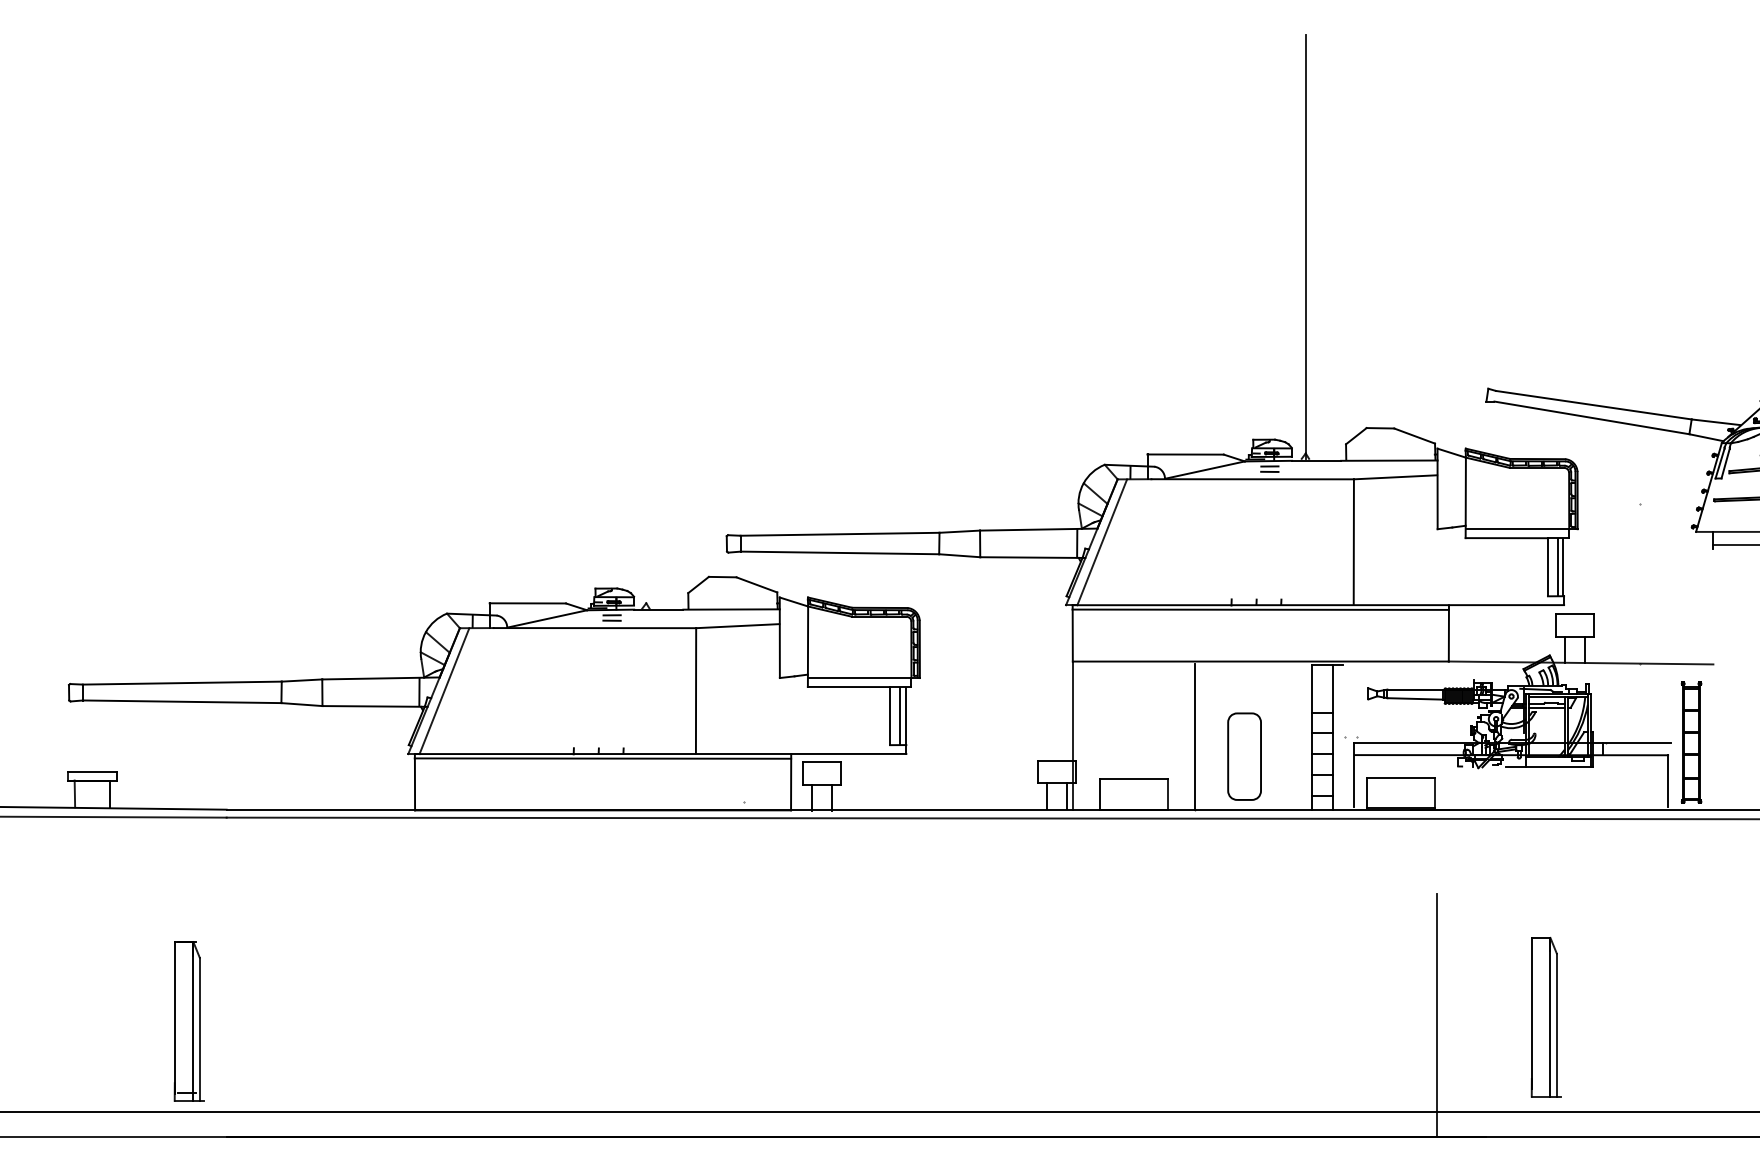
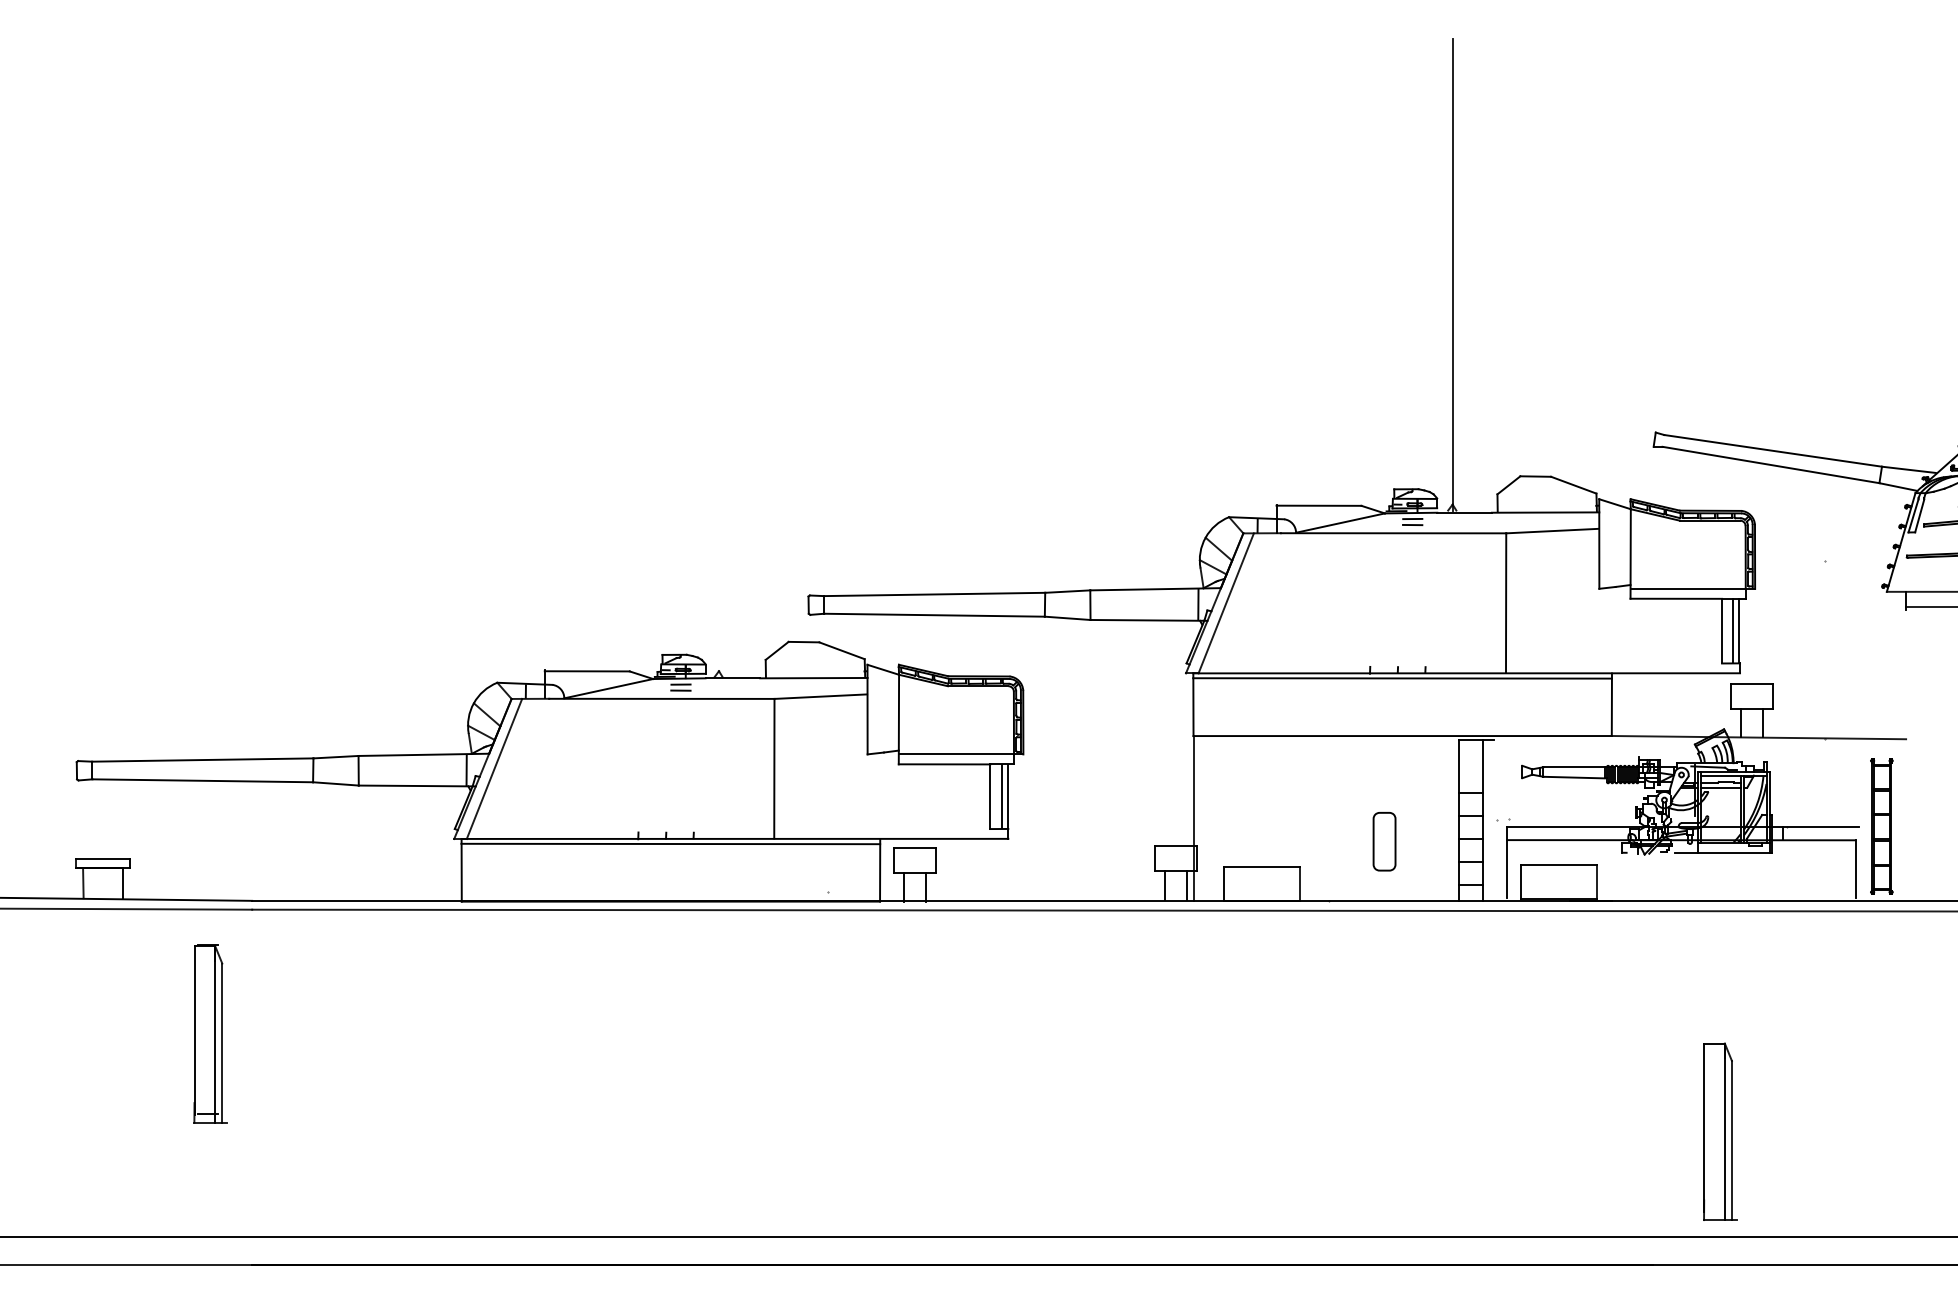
line: (1194, 736) -> (1328, 819), removed
part: (1244, 756) -> (1384, 841), size x0.6
line: (1436, 1015) -> (1598, 1129), removed
part: (189, 1020) -> (210, 1033), moved

